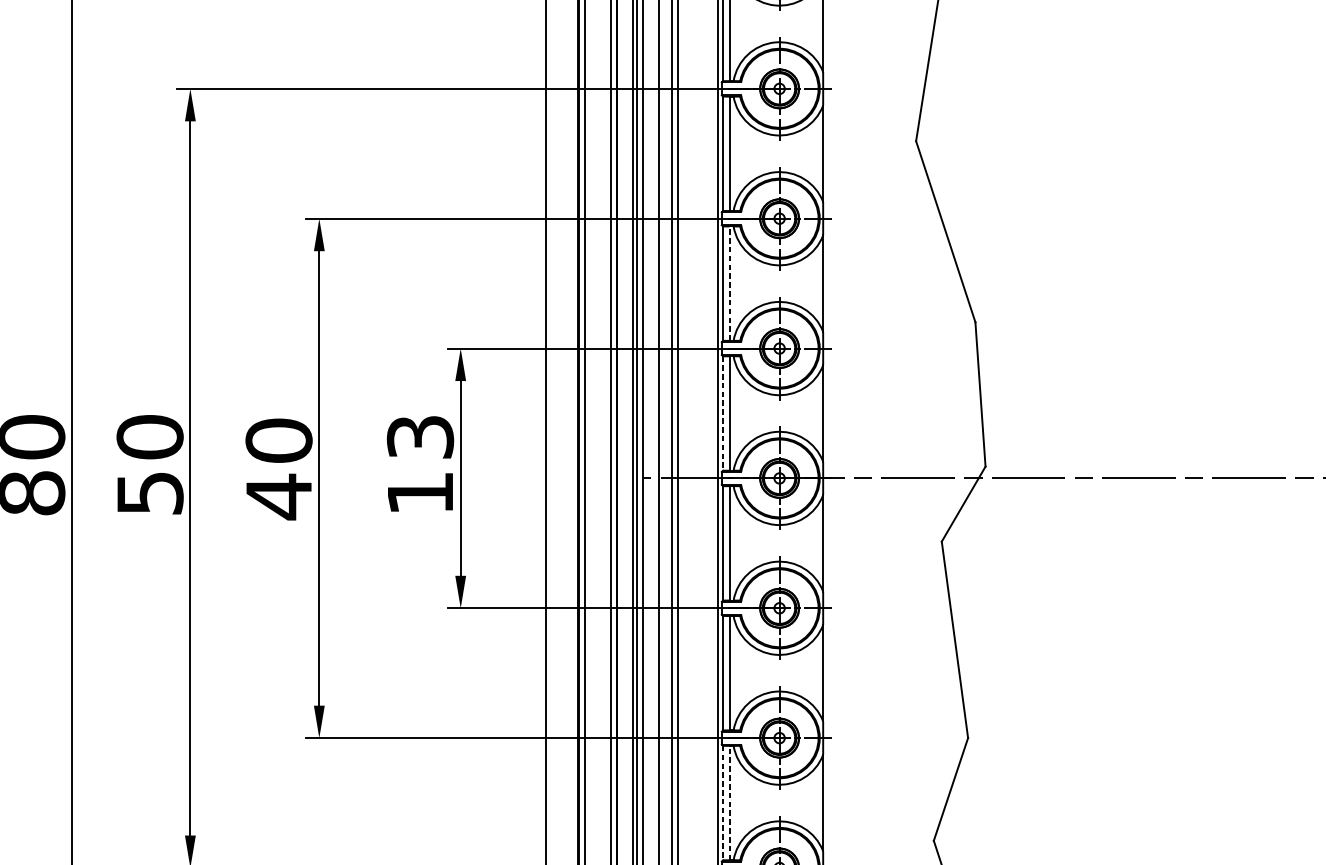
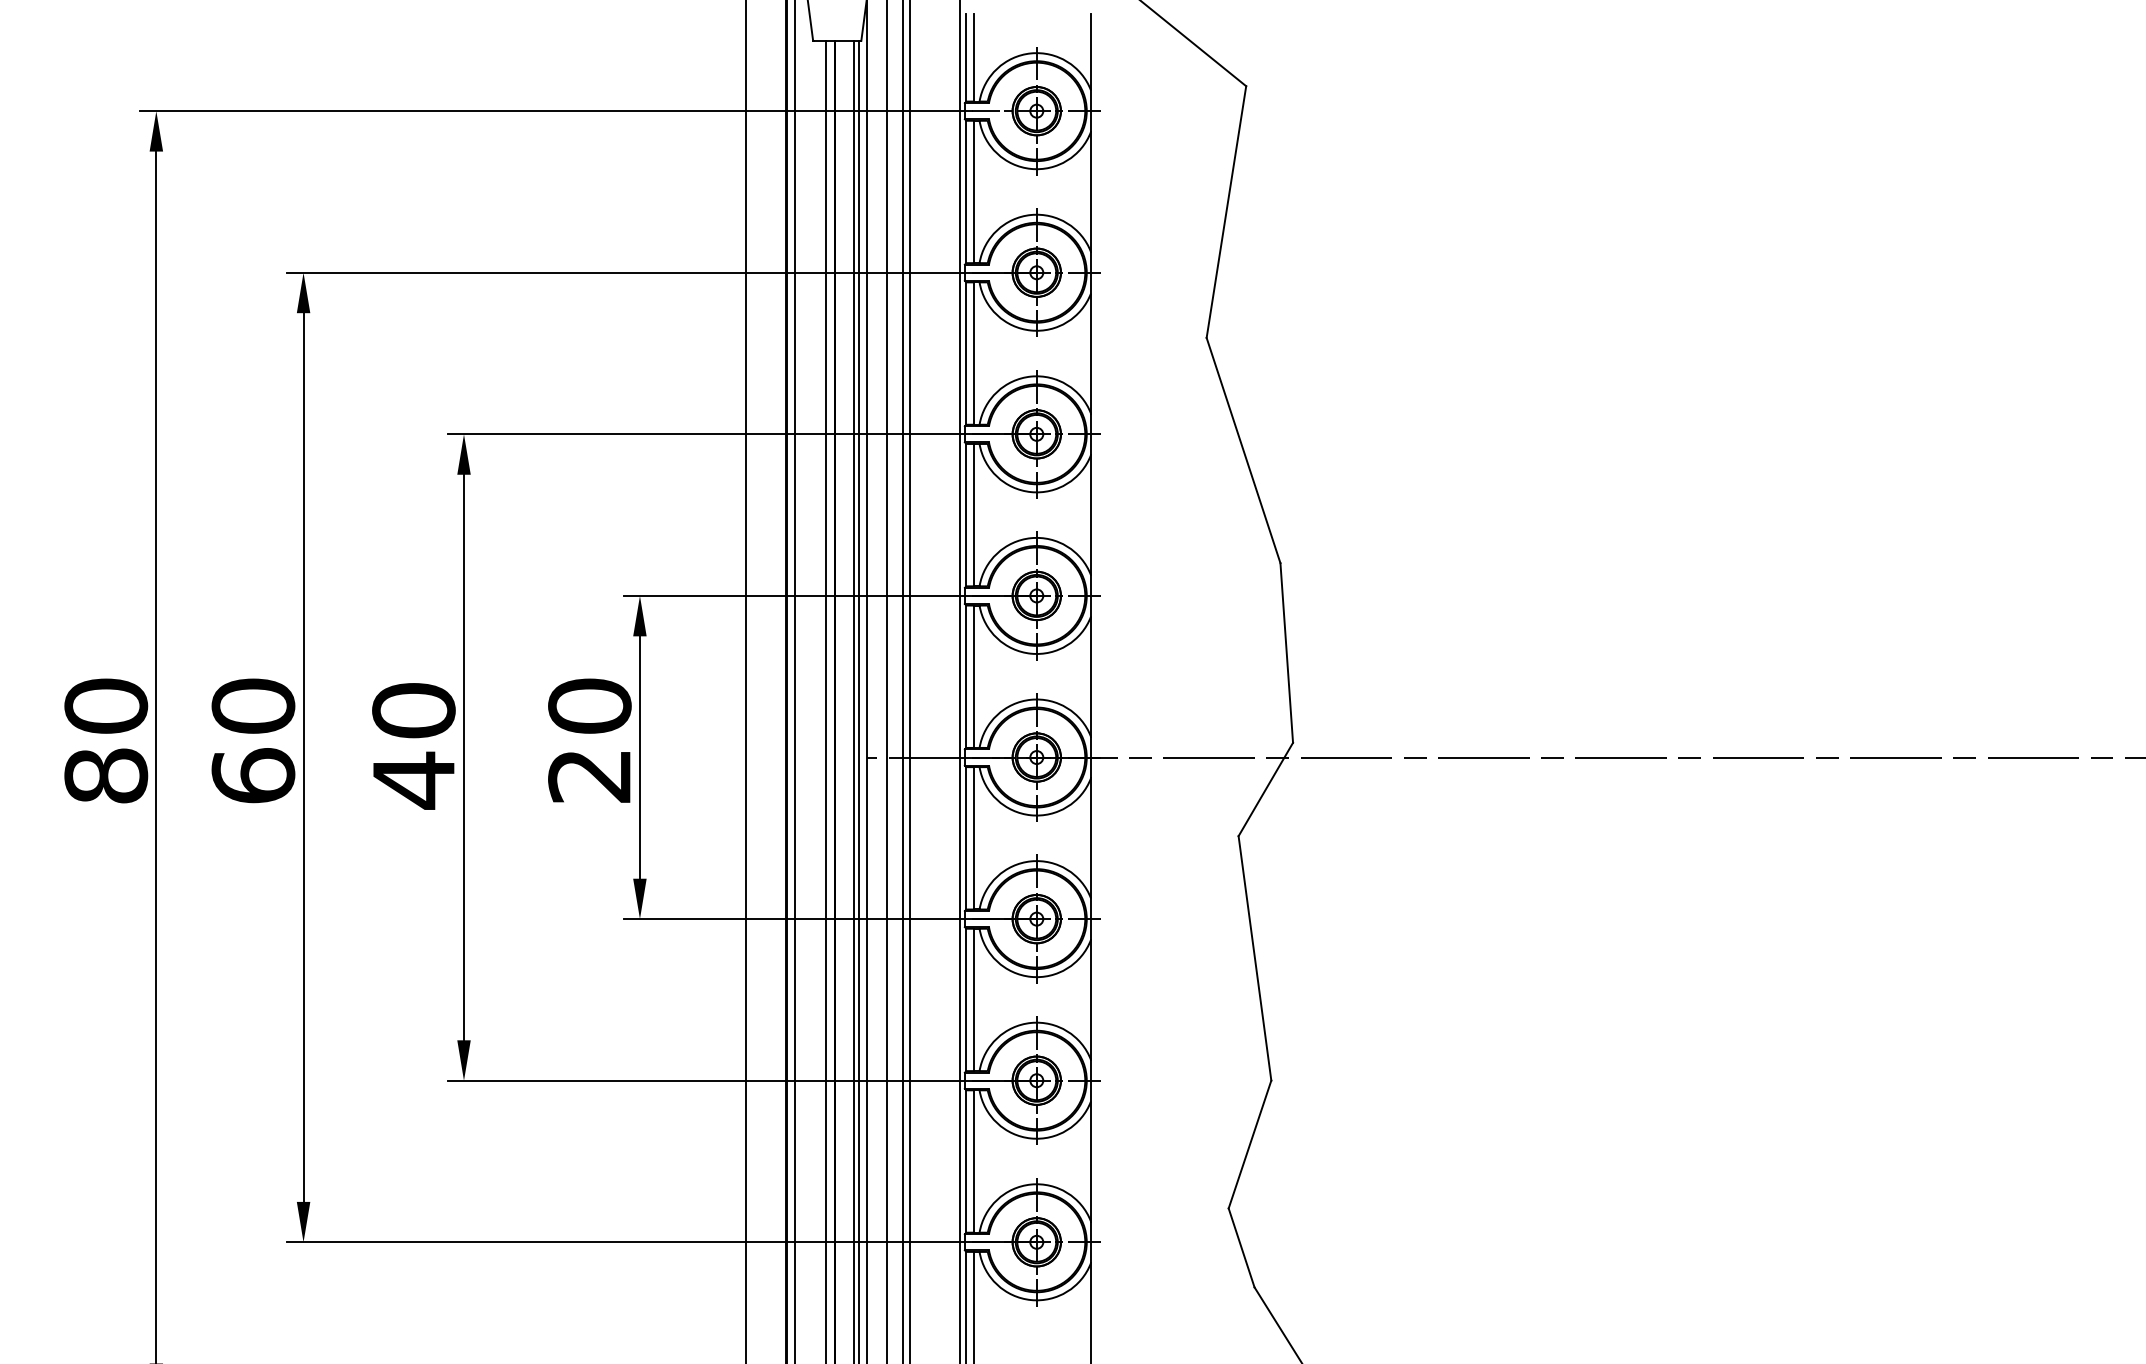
line: (729, 283) -> (974, 514), dashed -> solid
line: (723, 414) -> (966, 677), dashed -> solid
text: (420, 464) -> (589, 740), 13 -> 20
text: (150, 492) -> (253, 775), 50 -> 60
line: (723, 803) -> (966, 1162), dashed -> solid
line: (729, 803) -> (974, 1161), dashed -> solid

